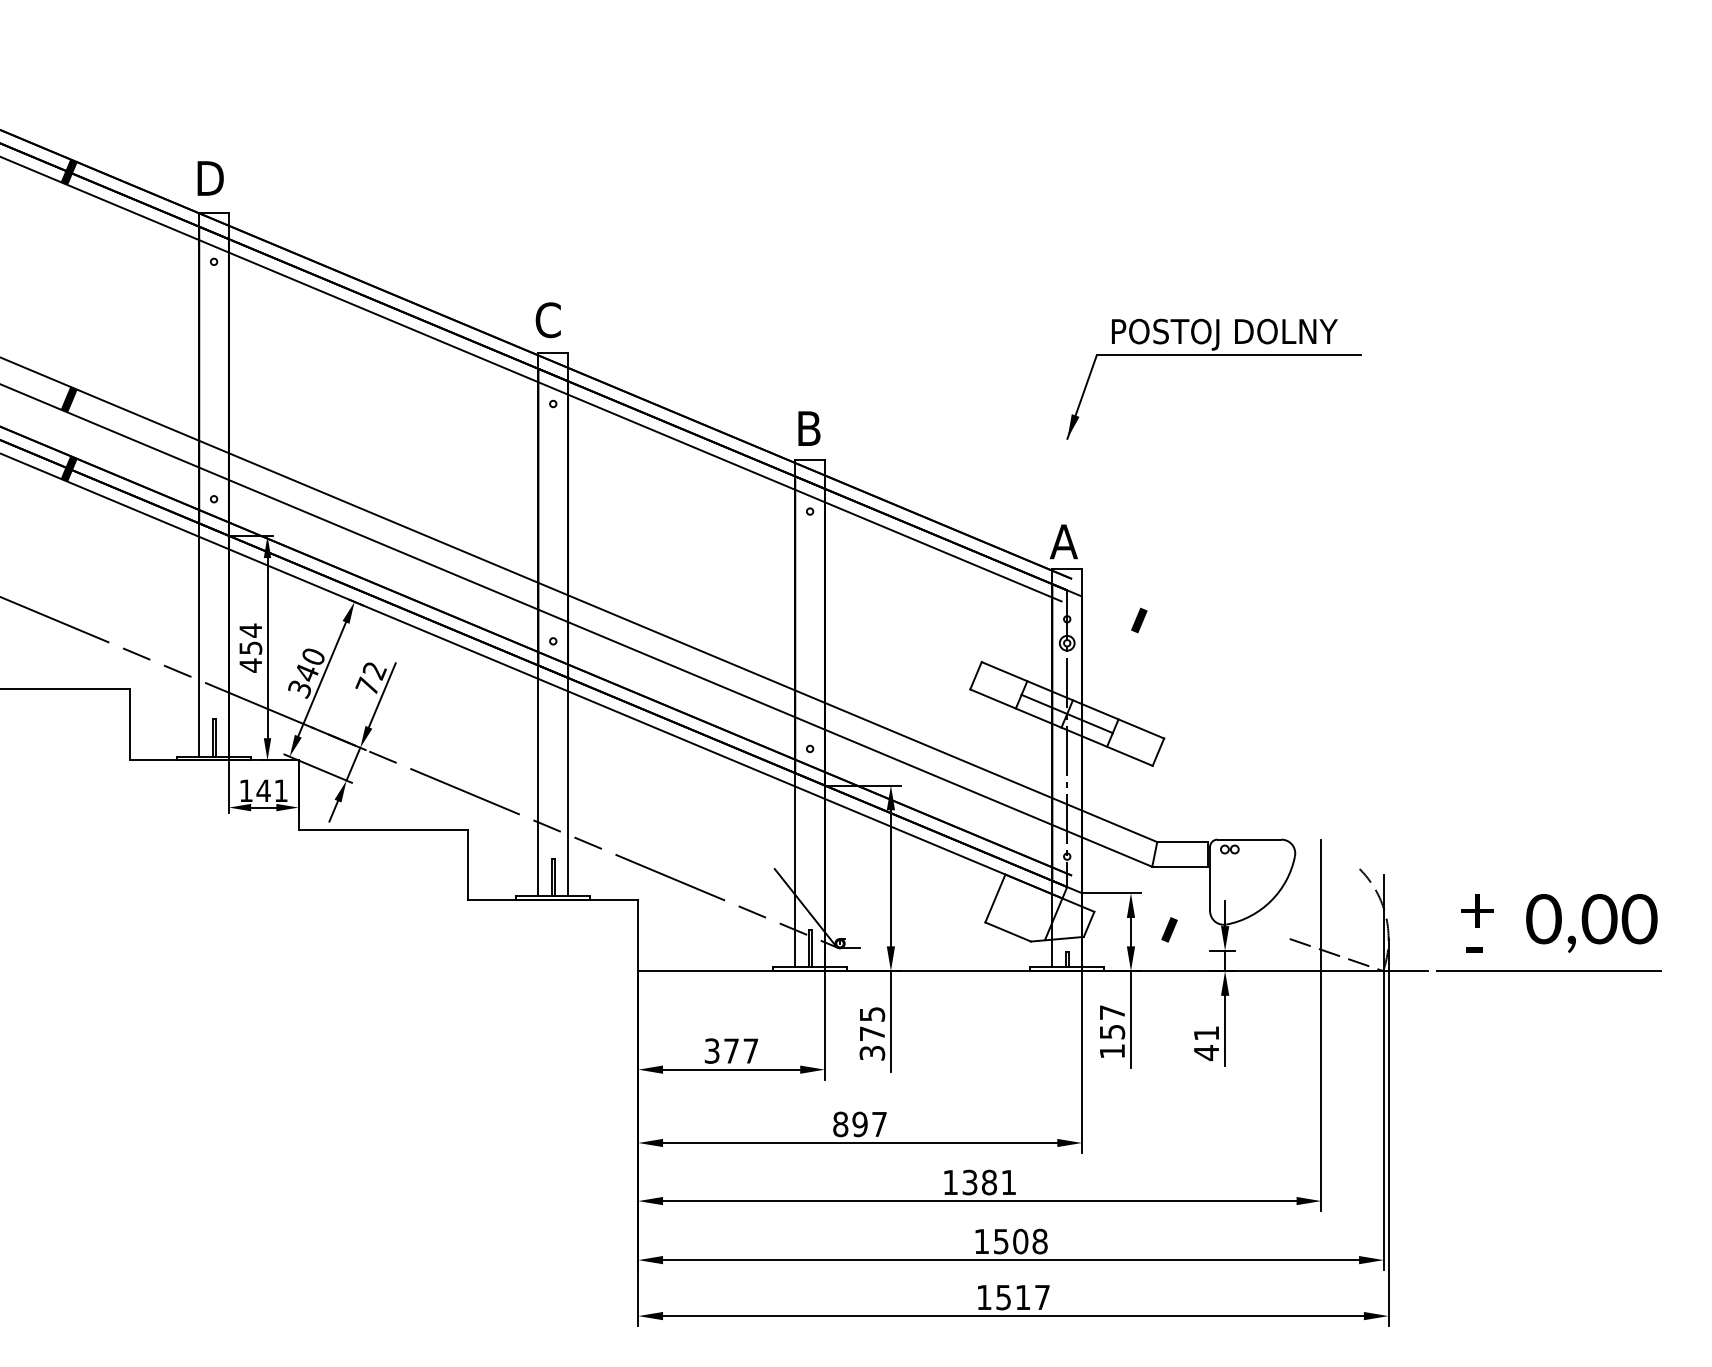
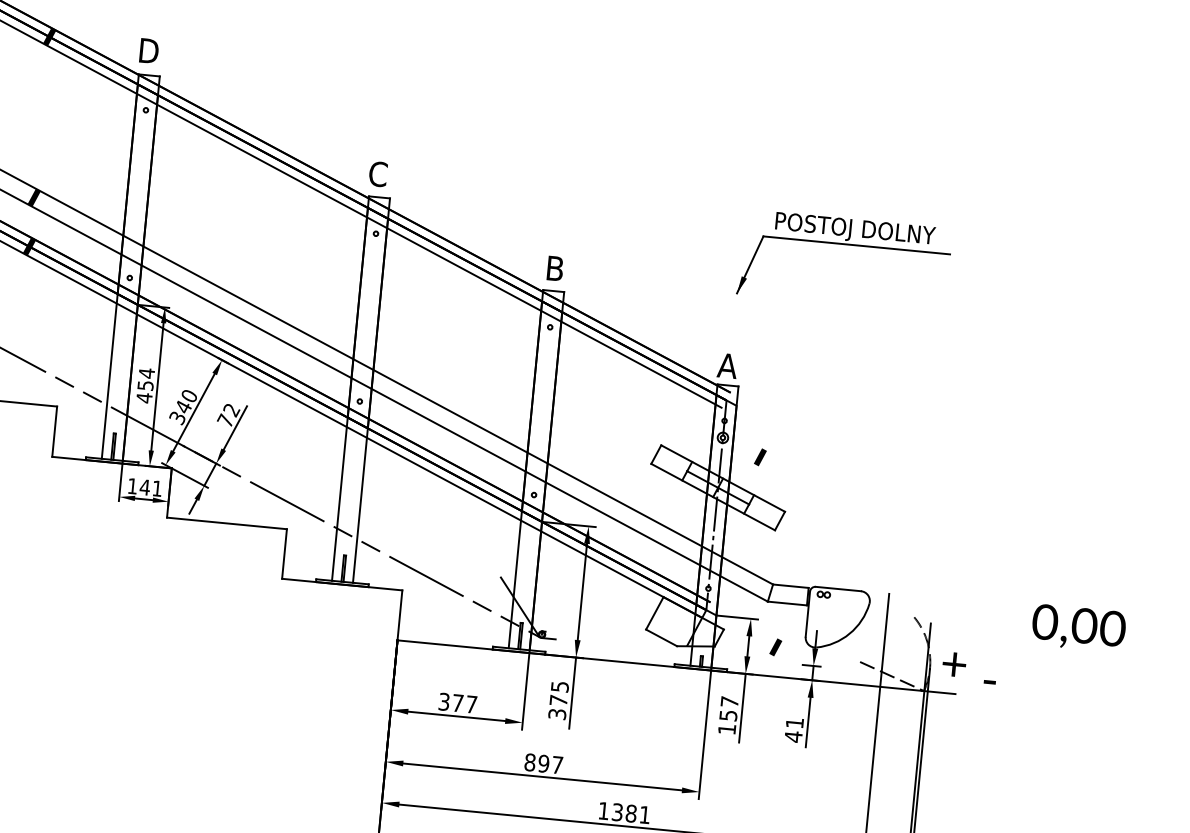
part: (1139, 620) -> (760, 457), moved
text: (1477, 910) -> (954, 664), moved
text: (1591, 923) -> (1078, 628), moved
line: (1548, 971) -> (1040, 702), removed

